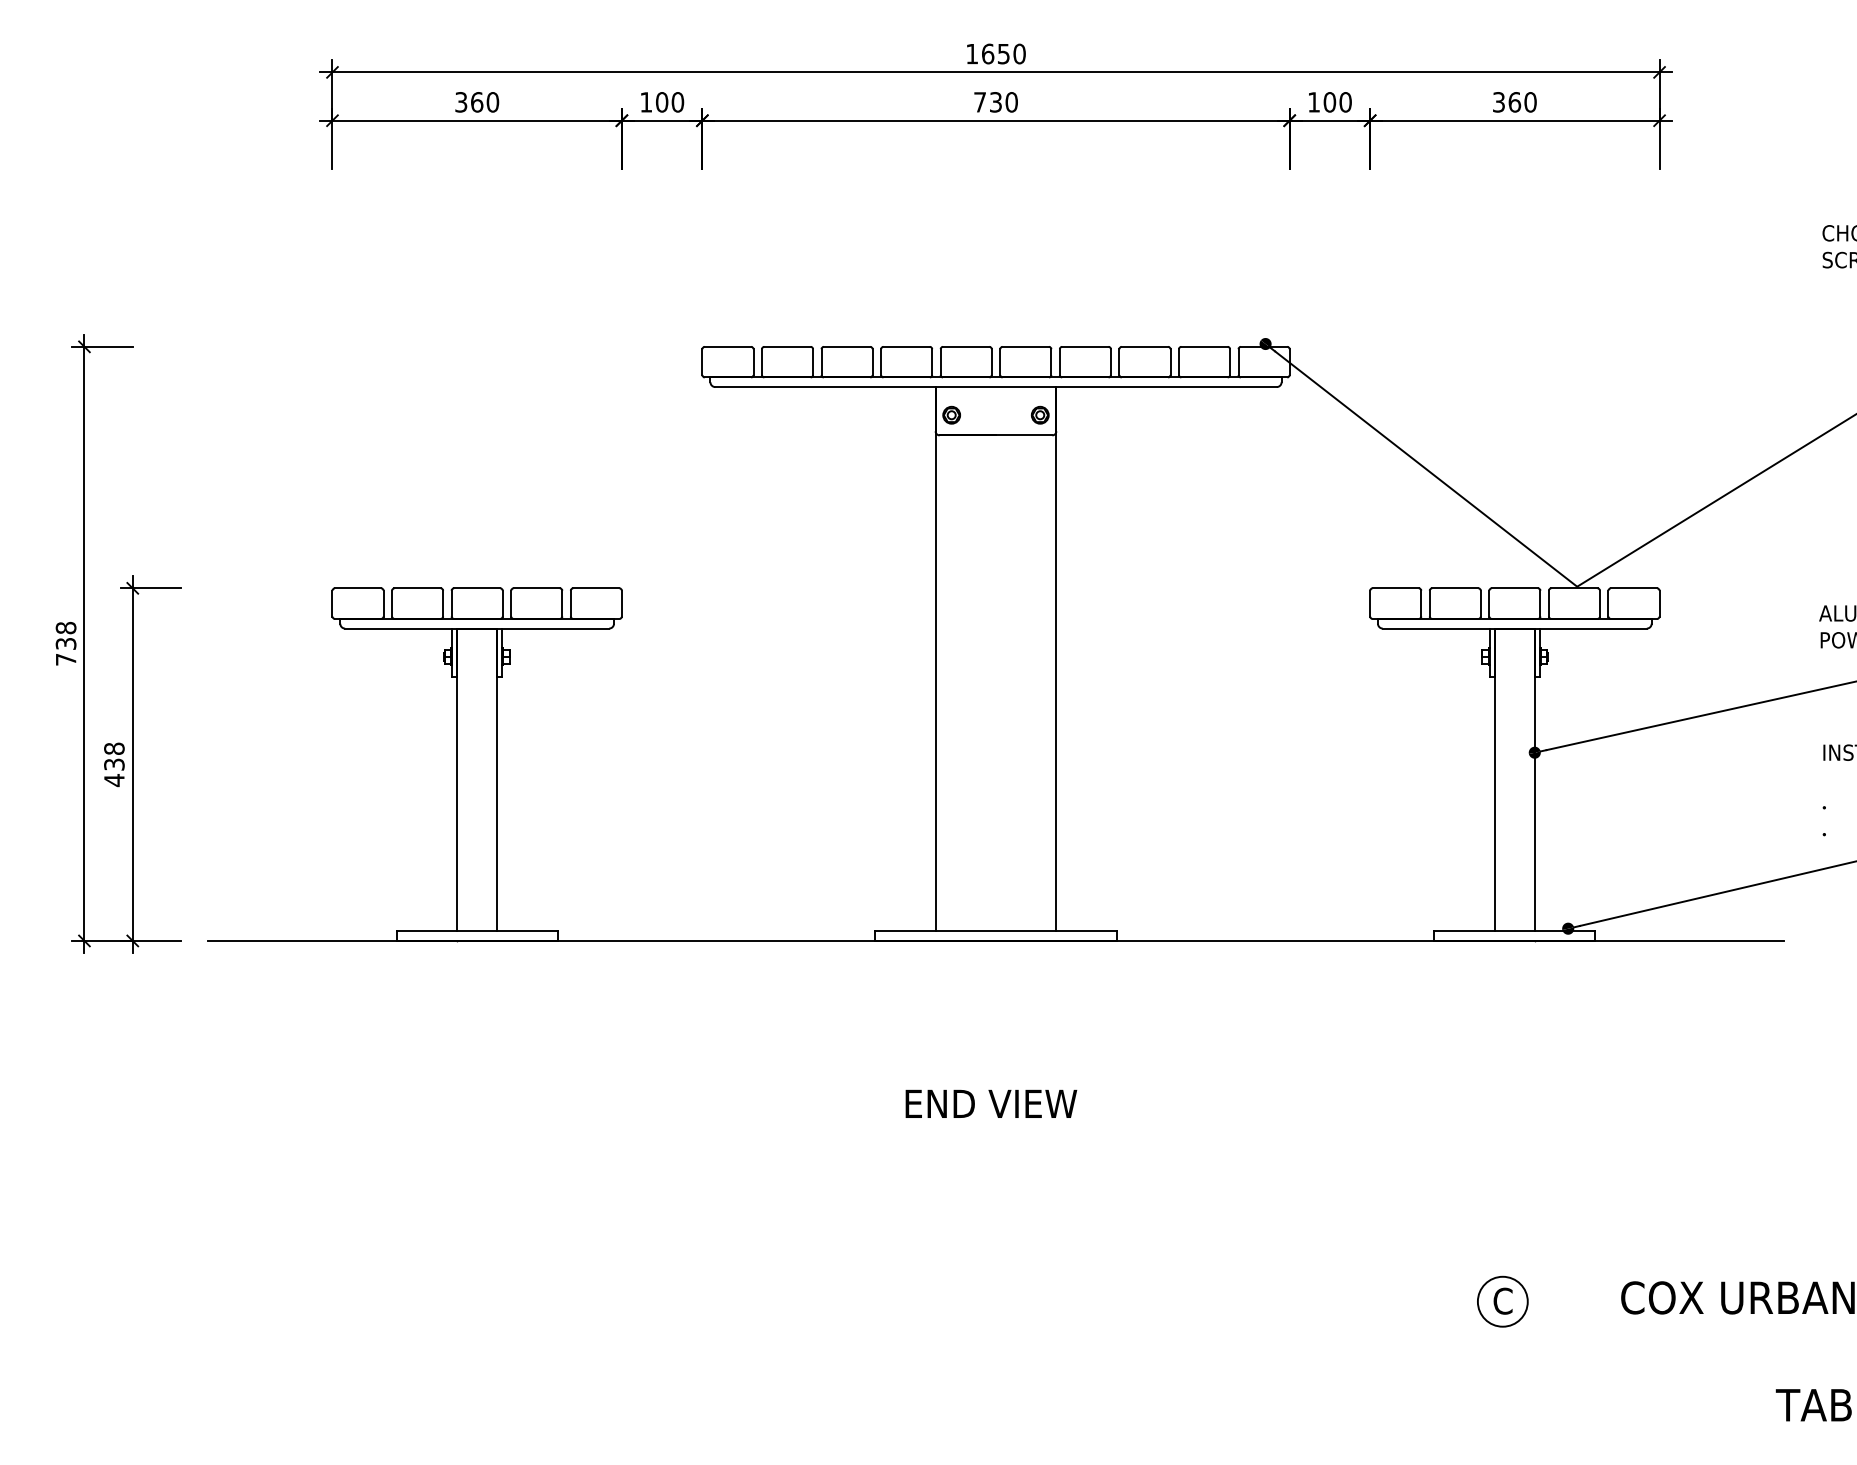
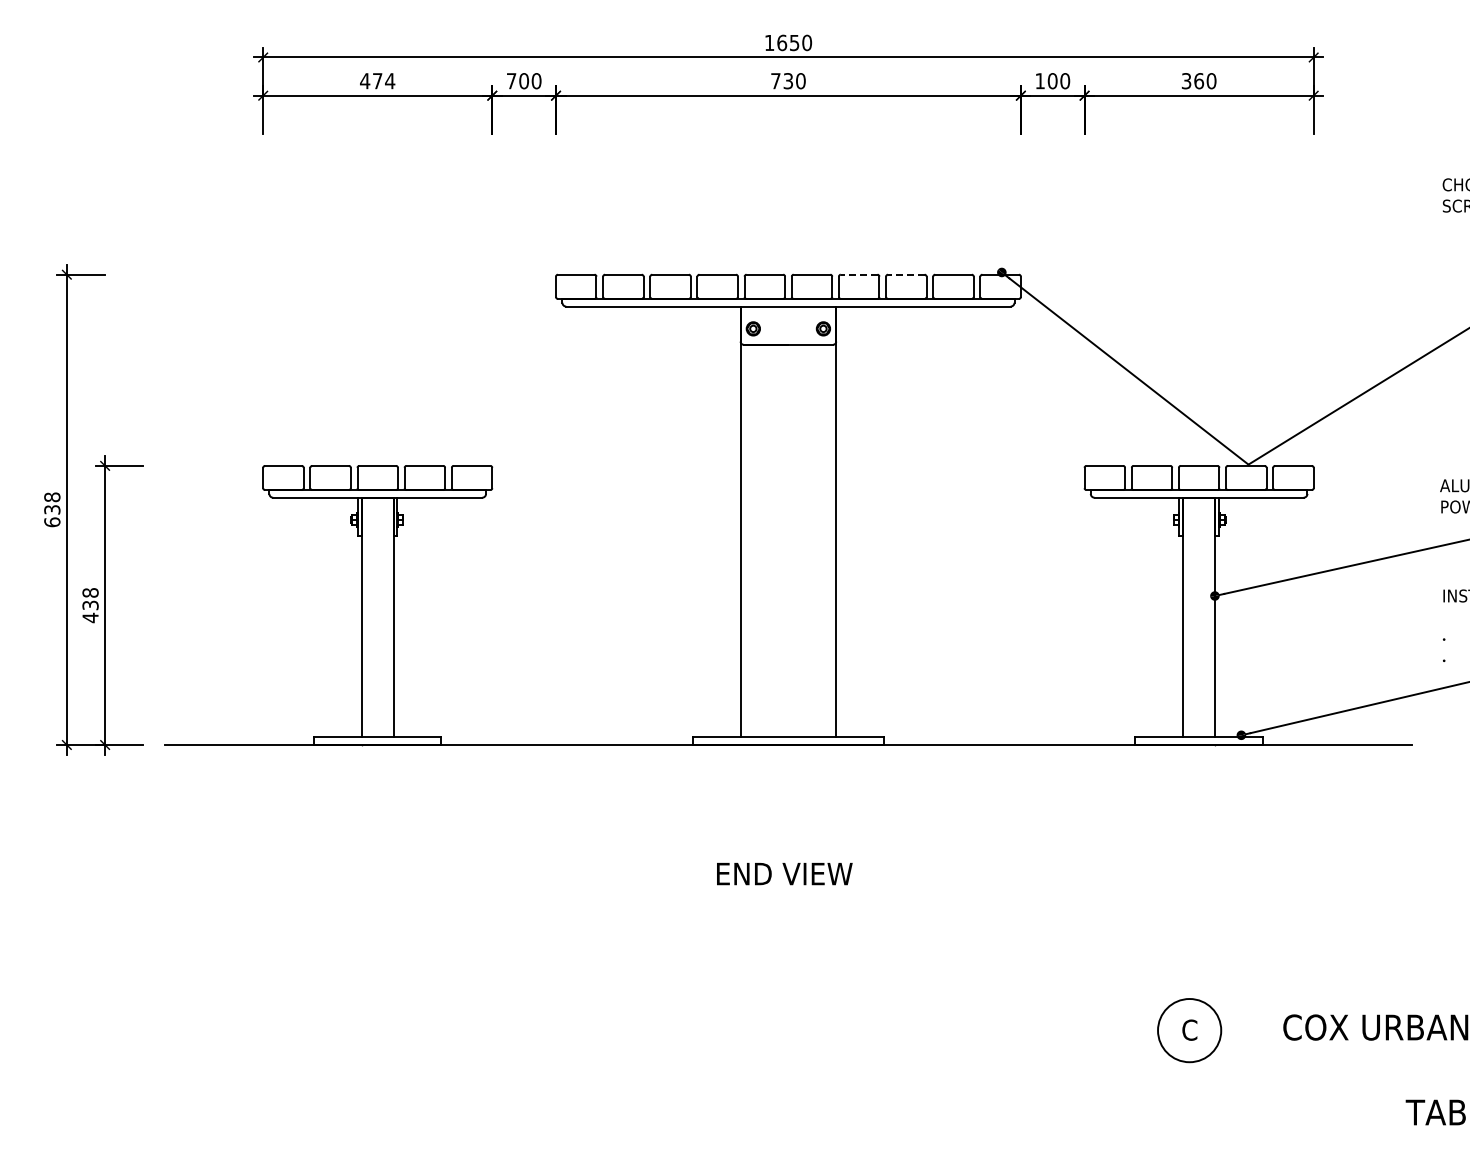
text: (476, 102) -> (377, 81), 360 -> 474
text: (646, 102) -> (511, 81), 100 -> 700
line: (1084, 346) -> (858, 274), solid -> dashed
line: (1143, 346) -> (905, 274), solid -> dashed
text: (66, 659) -> (52, 522), 738 -> 638
circle: (1502, 1301) -> (1189, 1030), size x1.6

